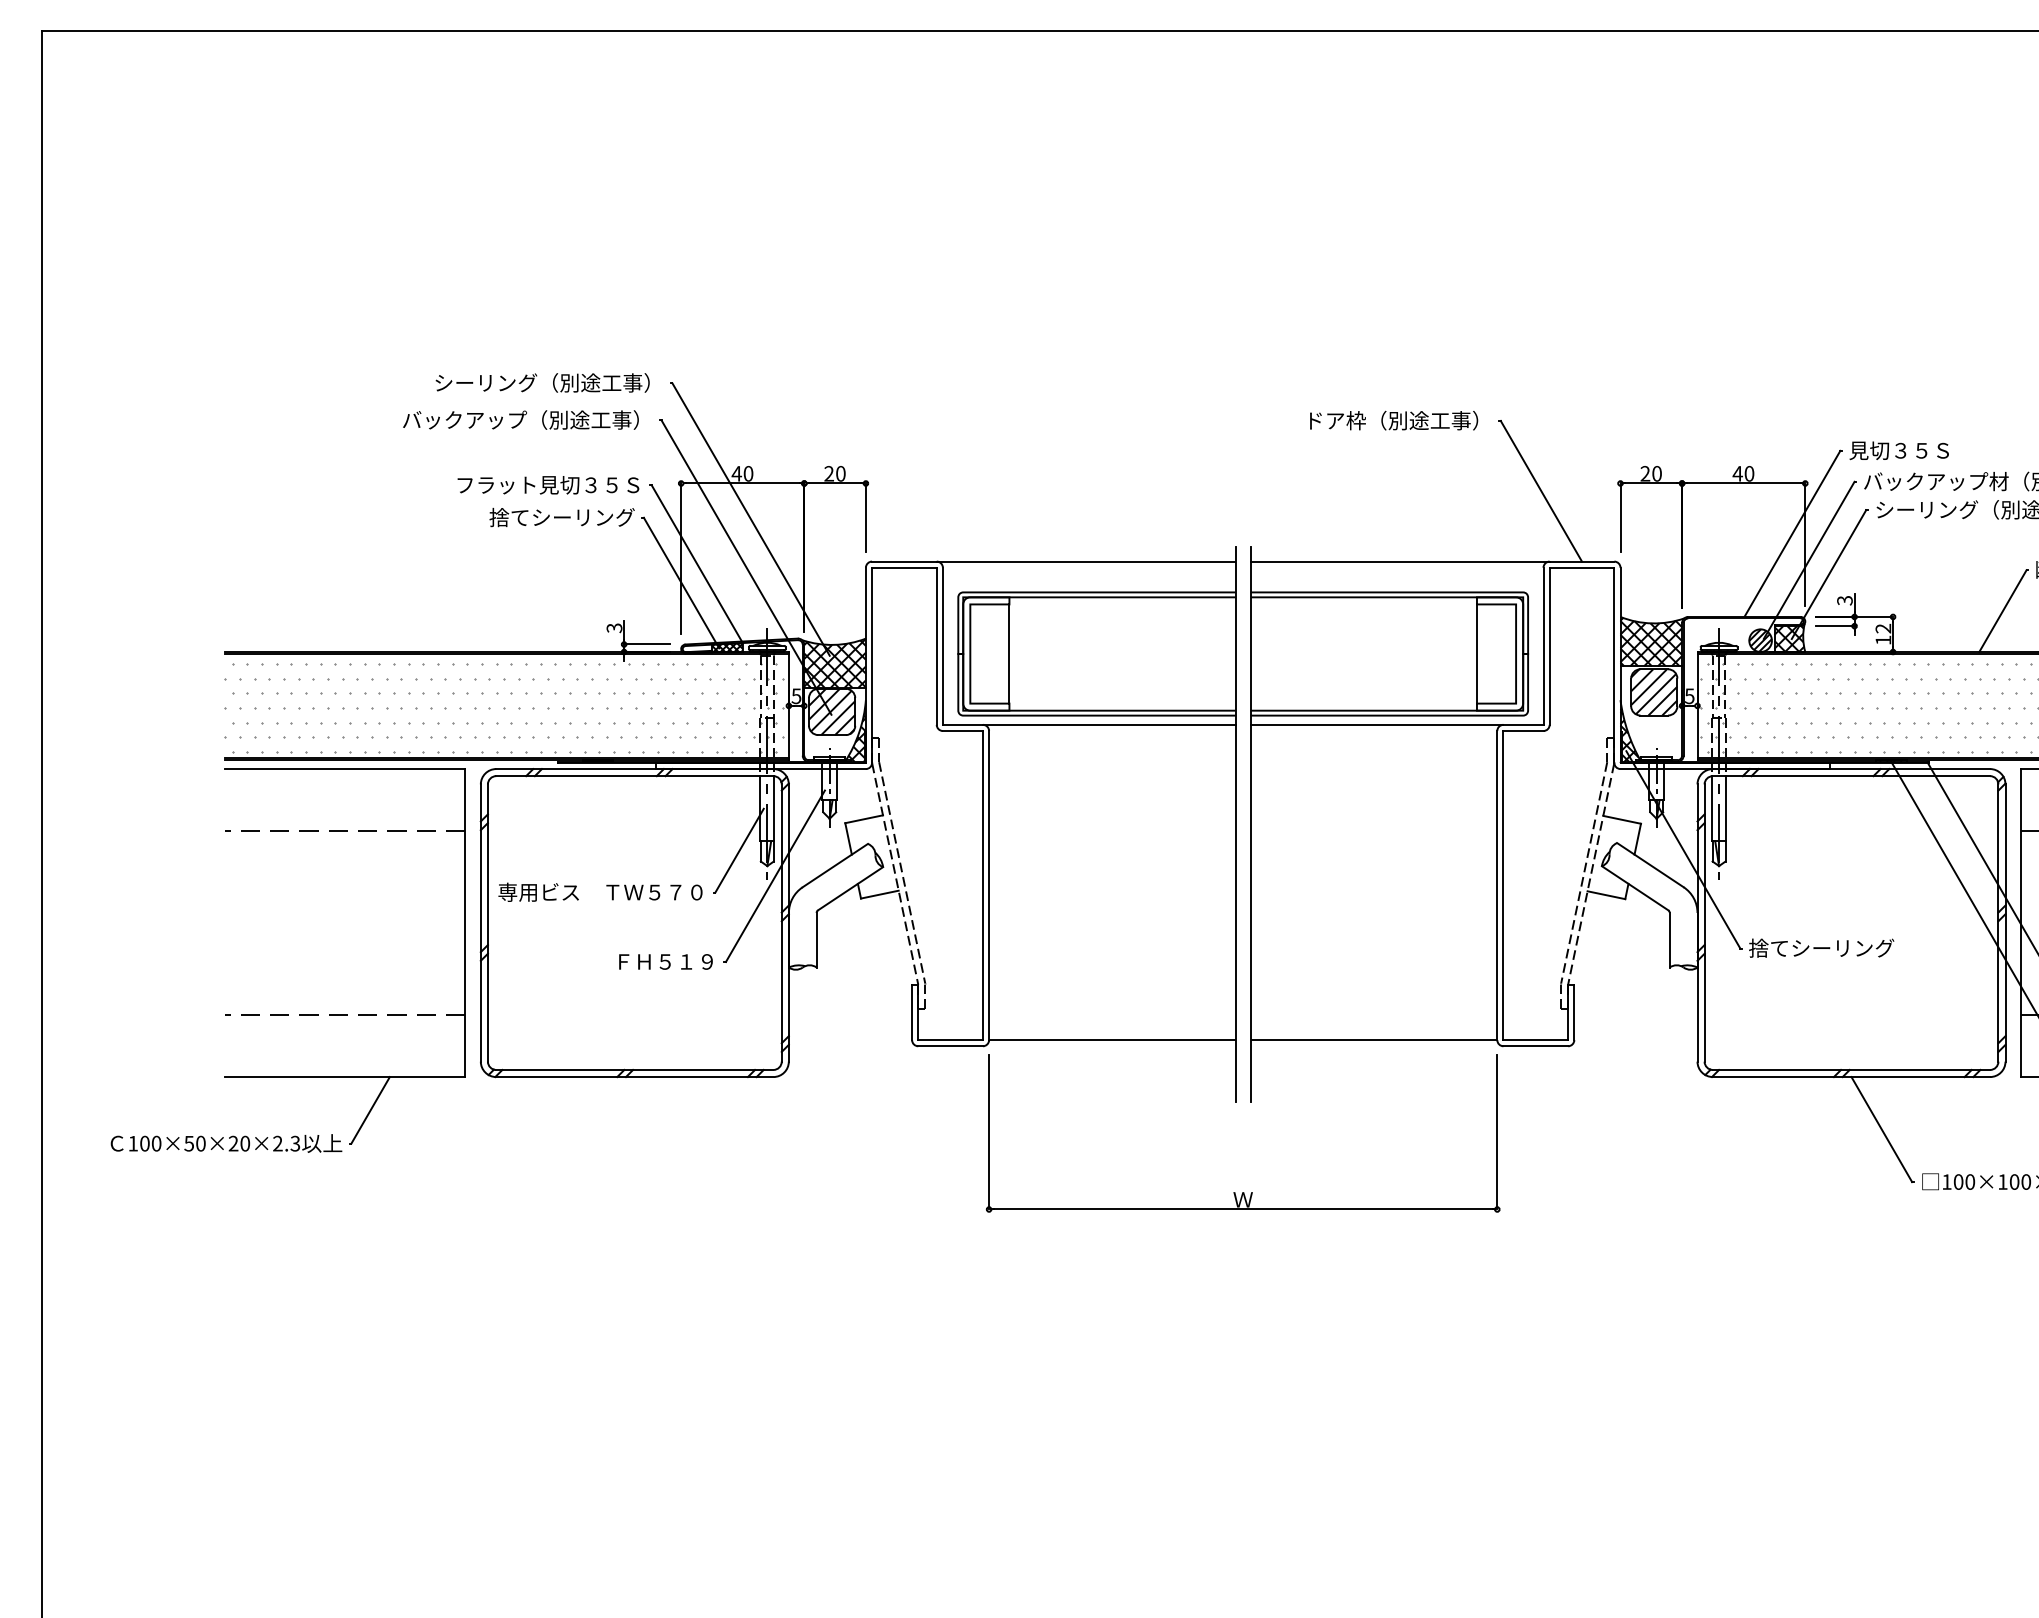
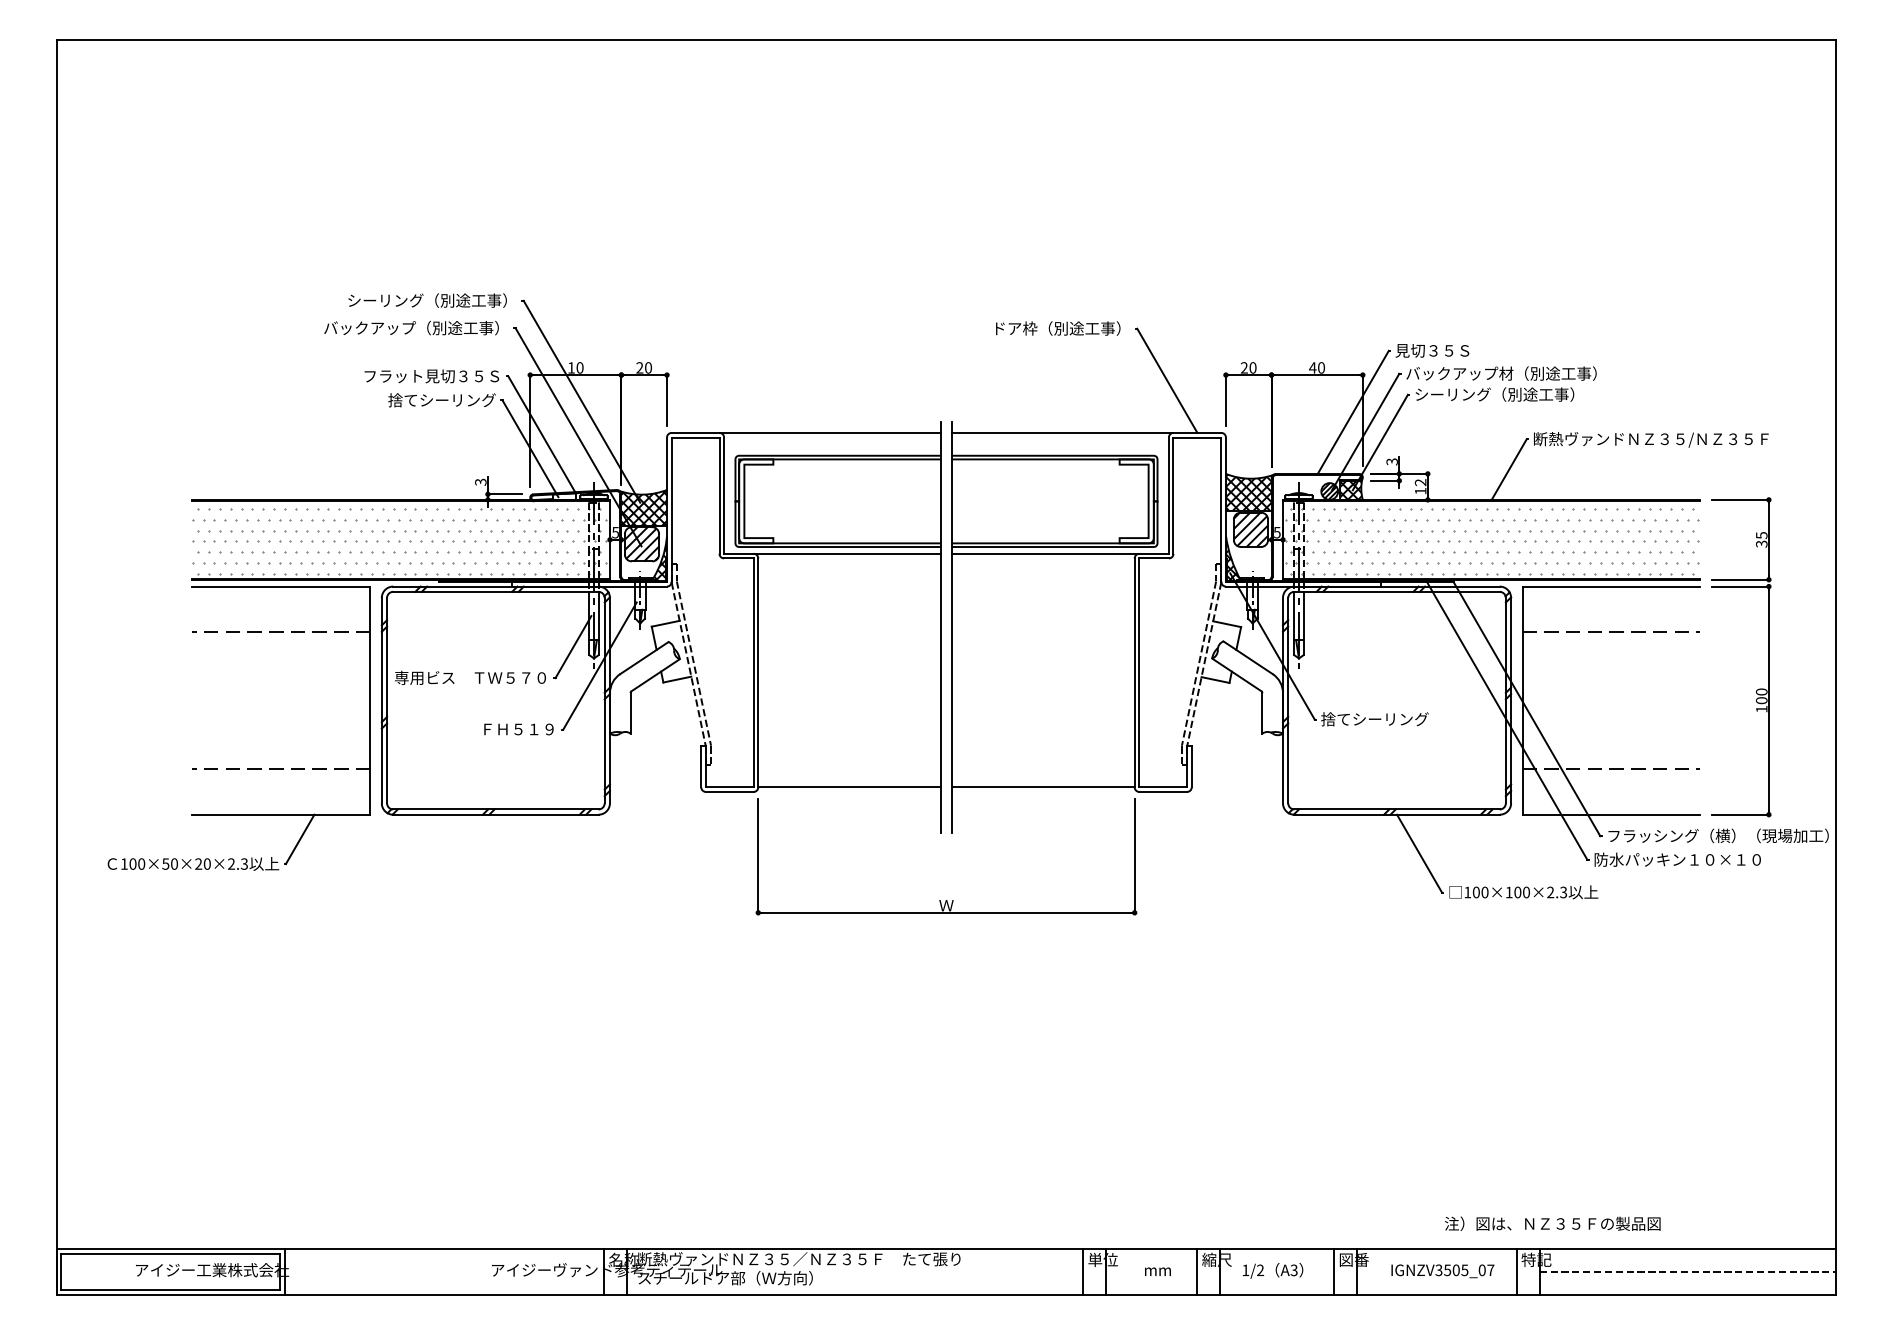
text: (736, 473) -> (571, 367), 40 -> 10
hatch: (727, 647) -> (564, 496), removed
line: (1009, 654) -> (773, 501), removed
line: (1476, 654) -> (1119, 501), removed

